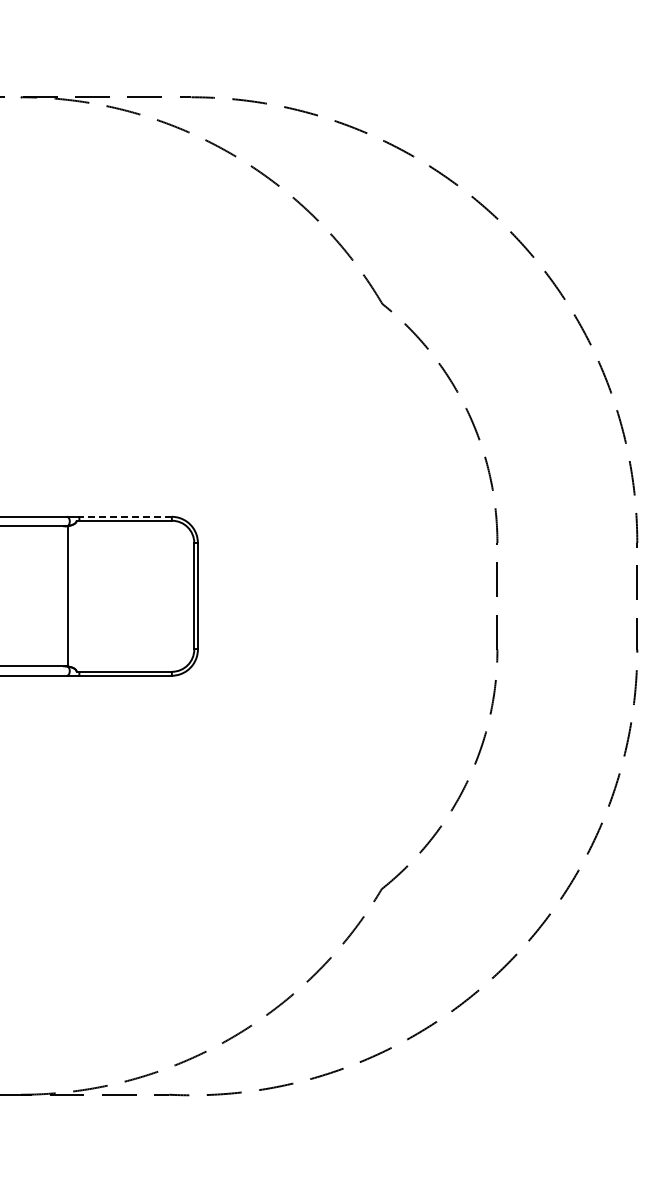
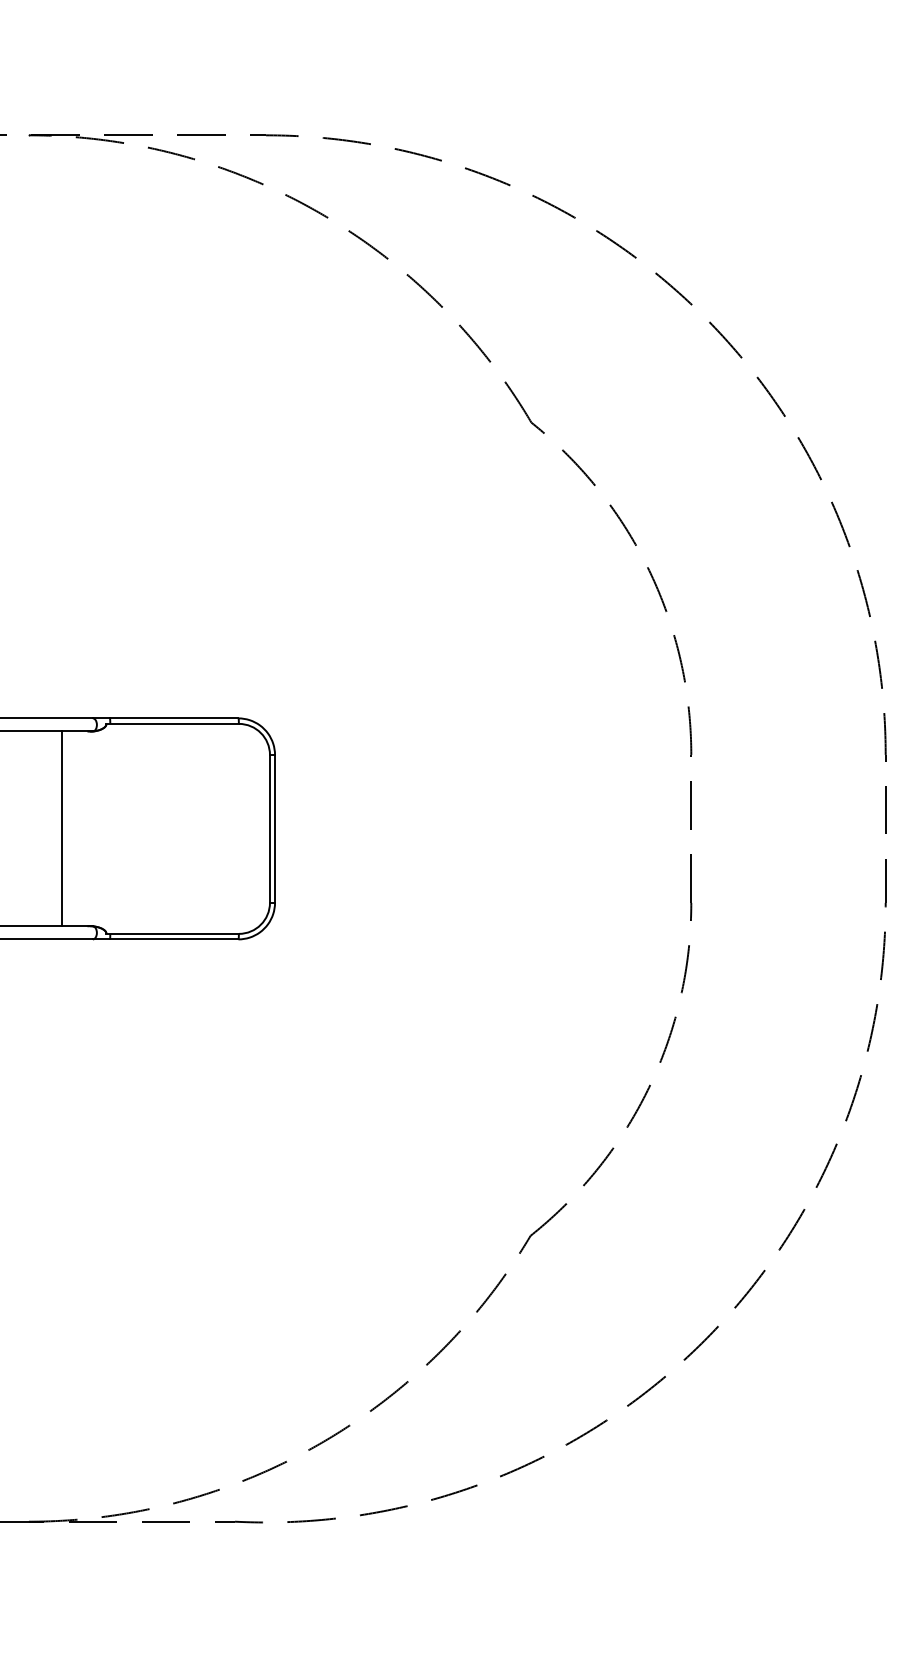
line: (124, 516) -> (172, 718), dashed -> solid
line: (67, 596) -> (61, 829), moved

